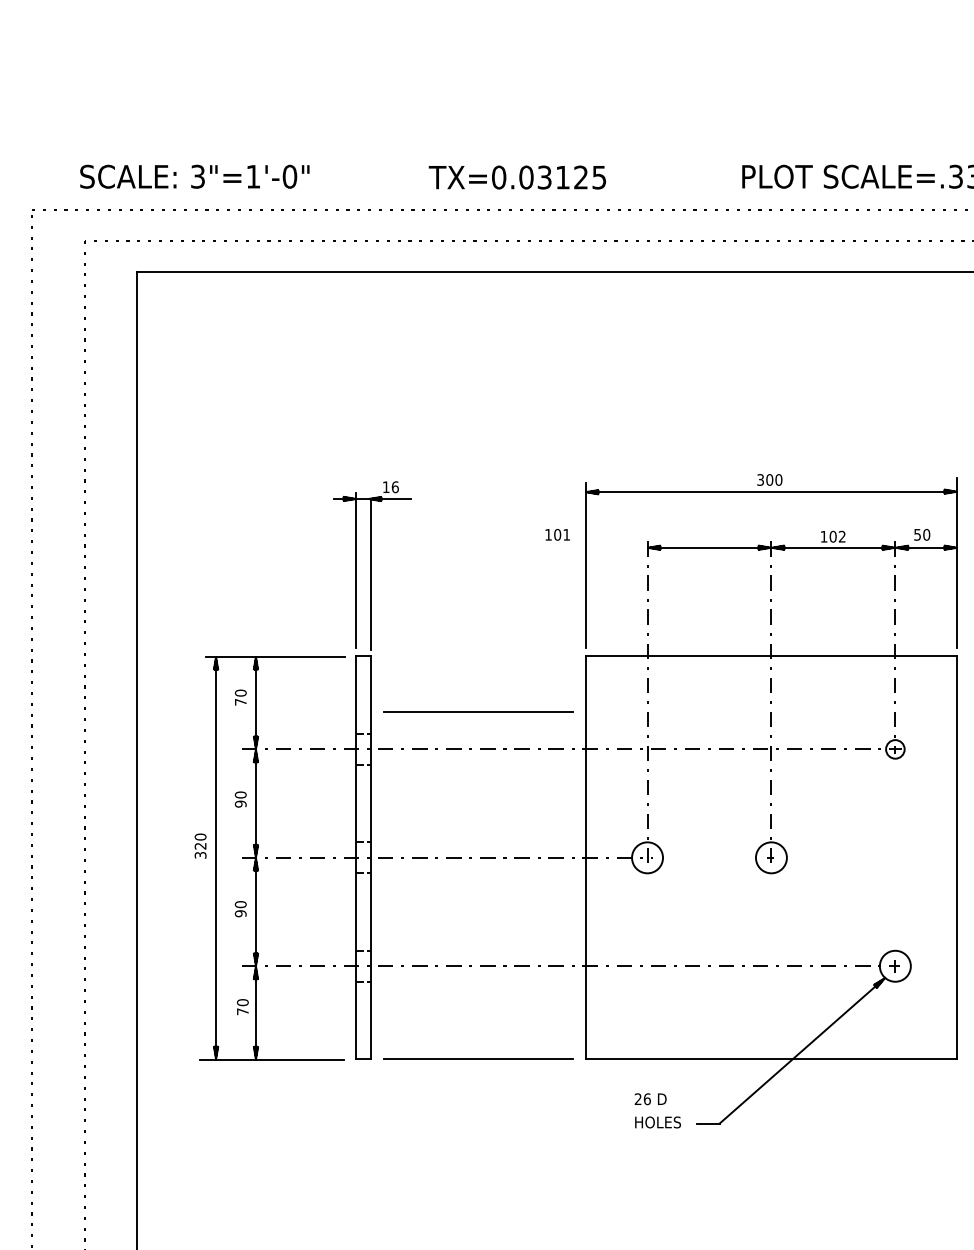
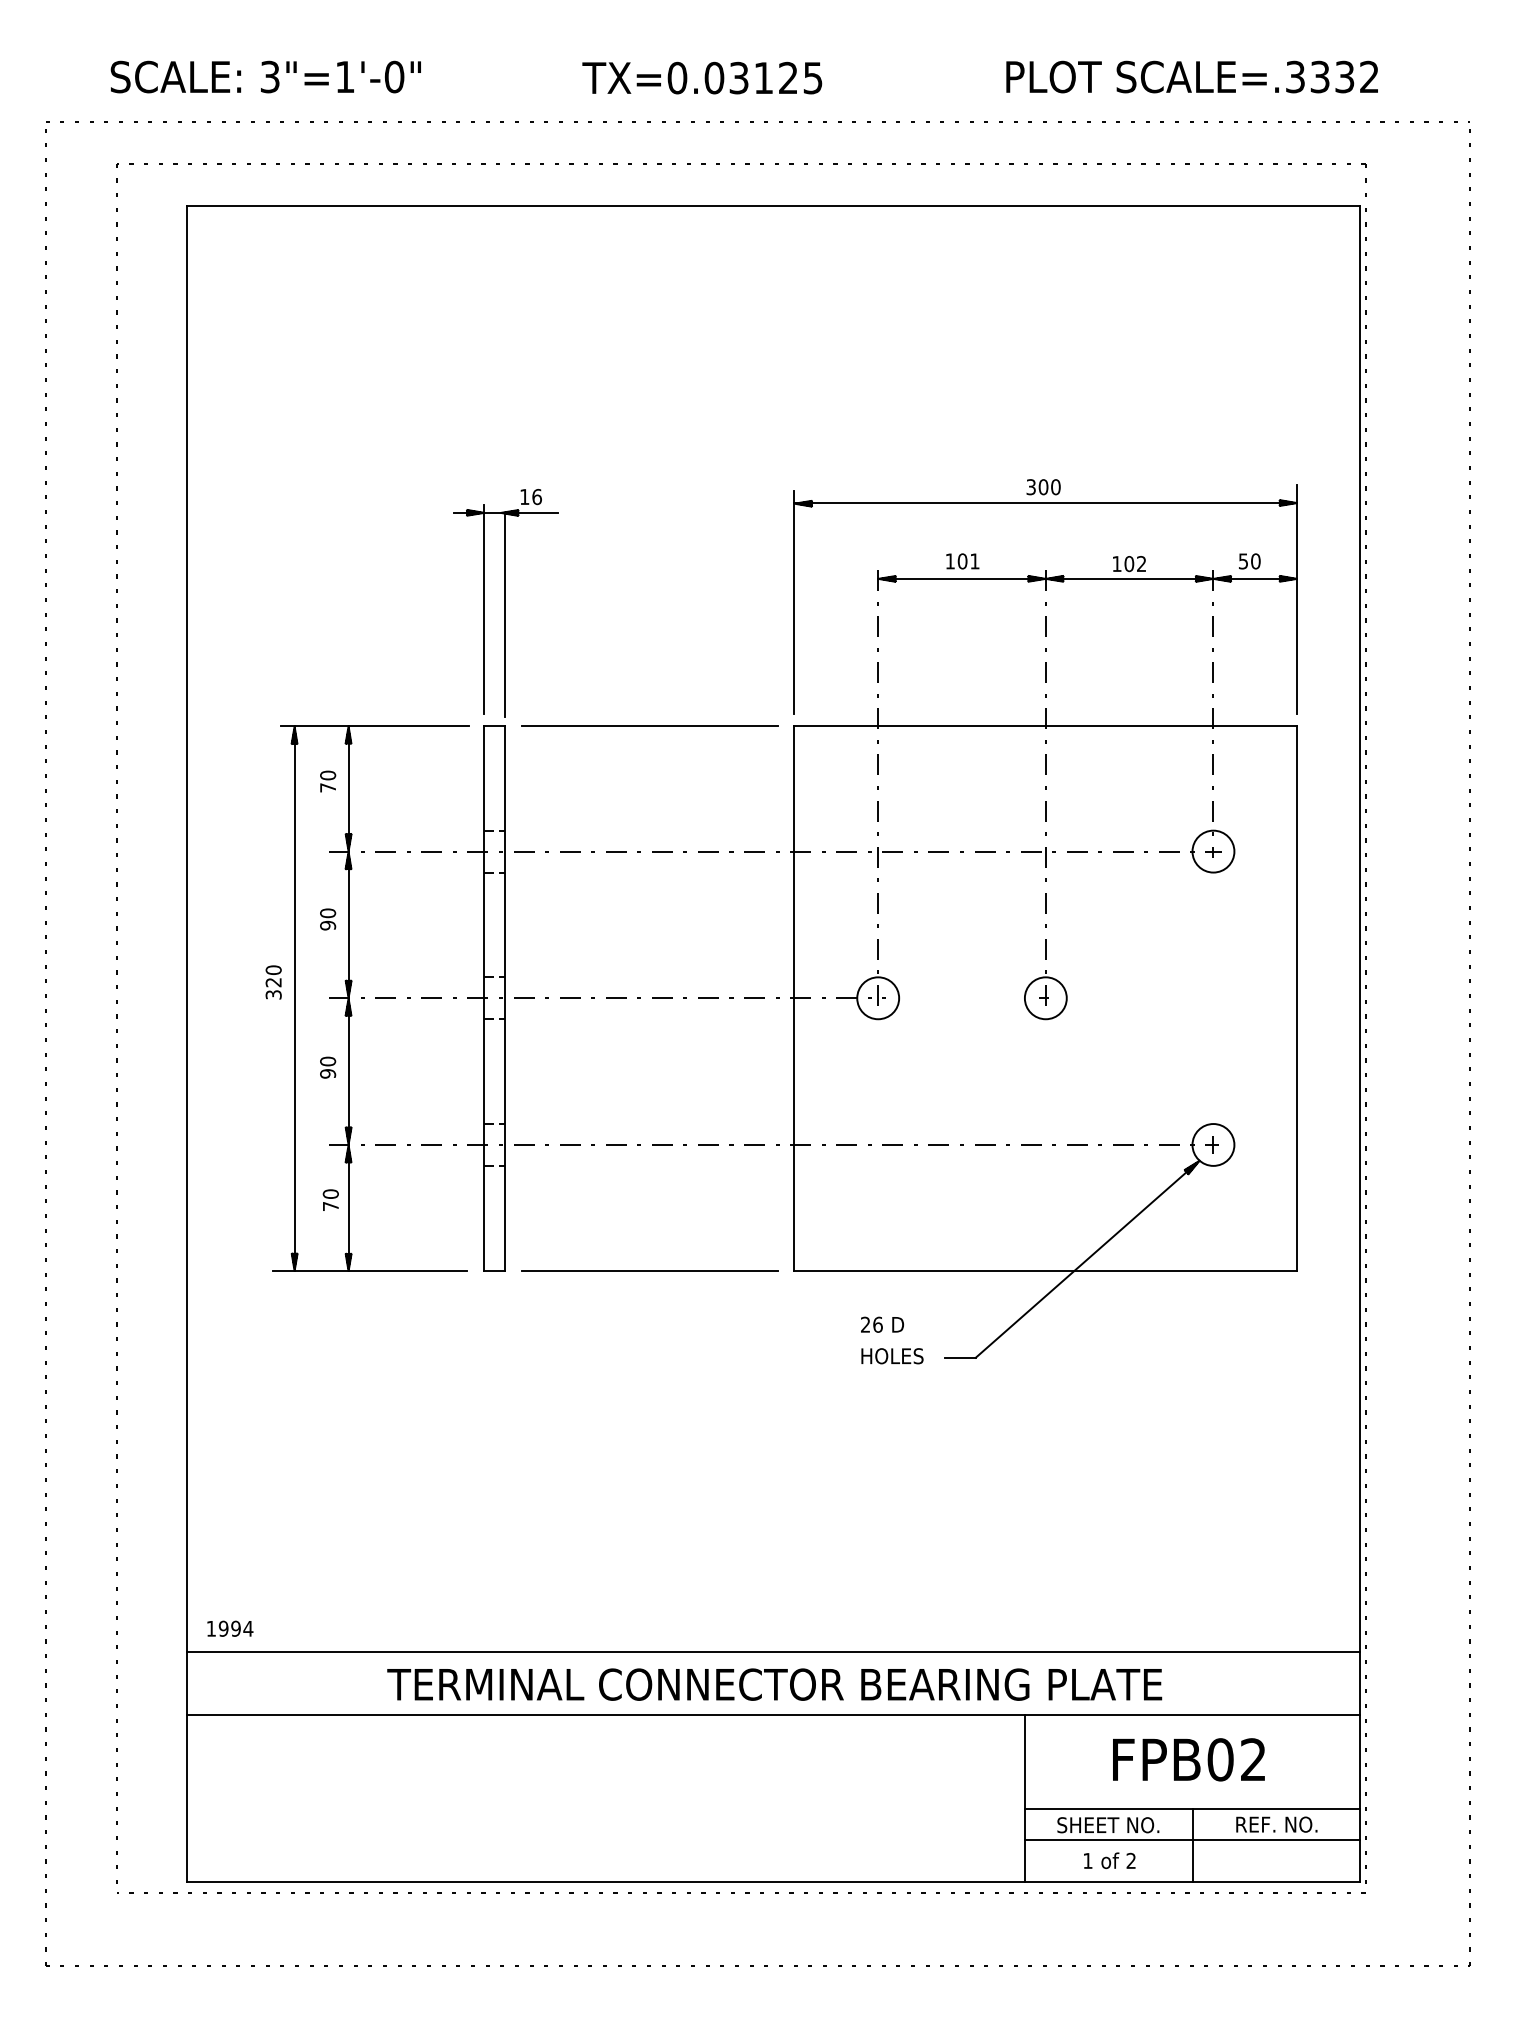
text: (557, 534) -> (962, 561), moved
line: (478, 711) -> (649, 725), moved
circle: (895, 749) -> (1213, 851), size x1.67

